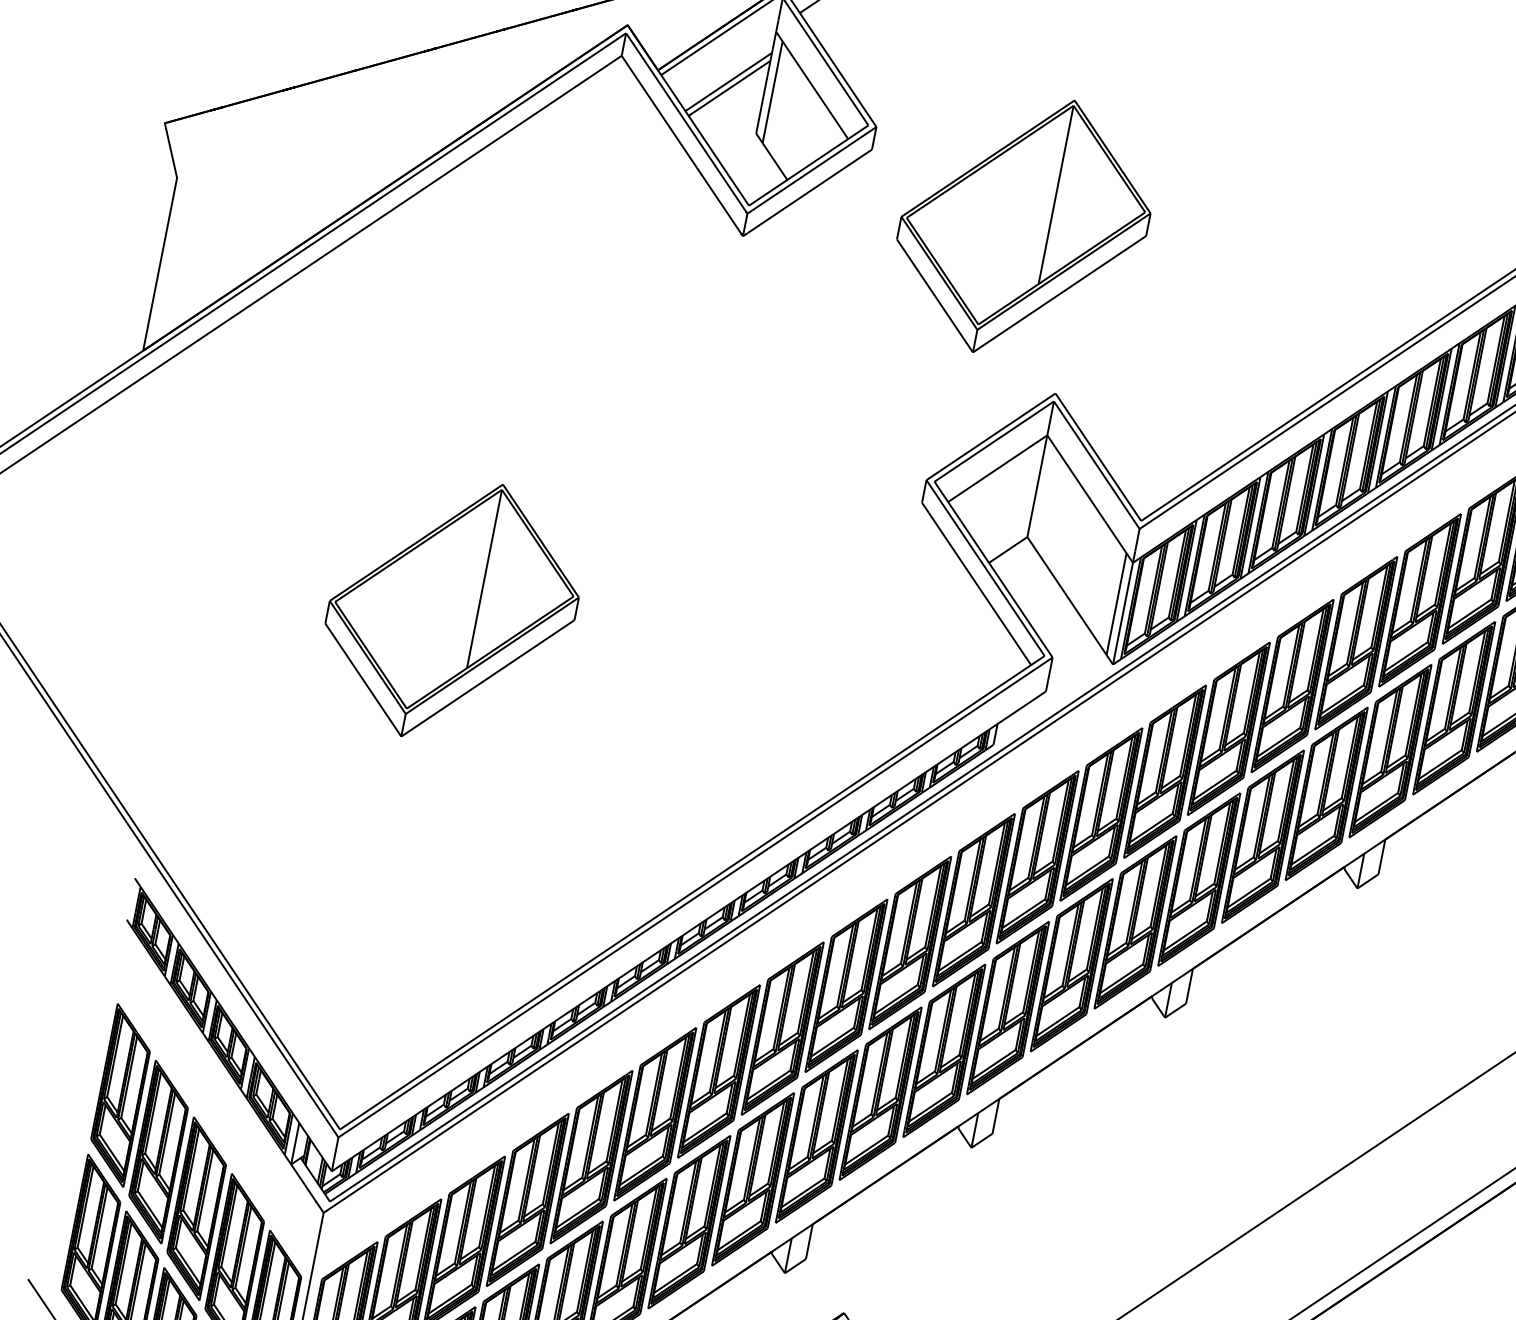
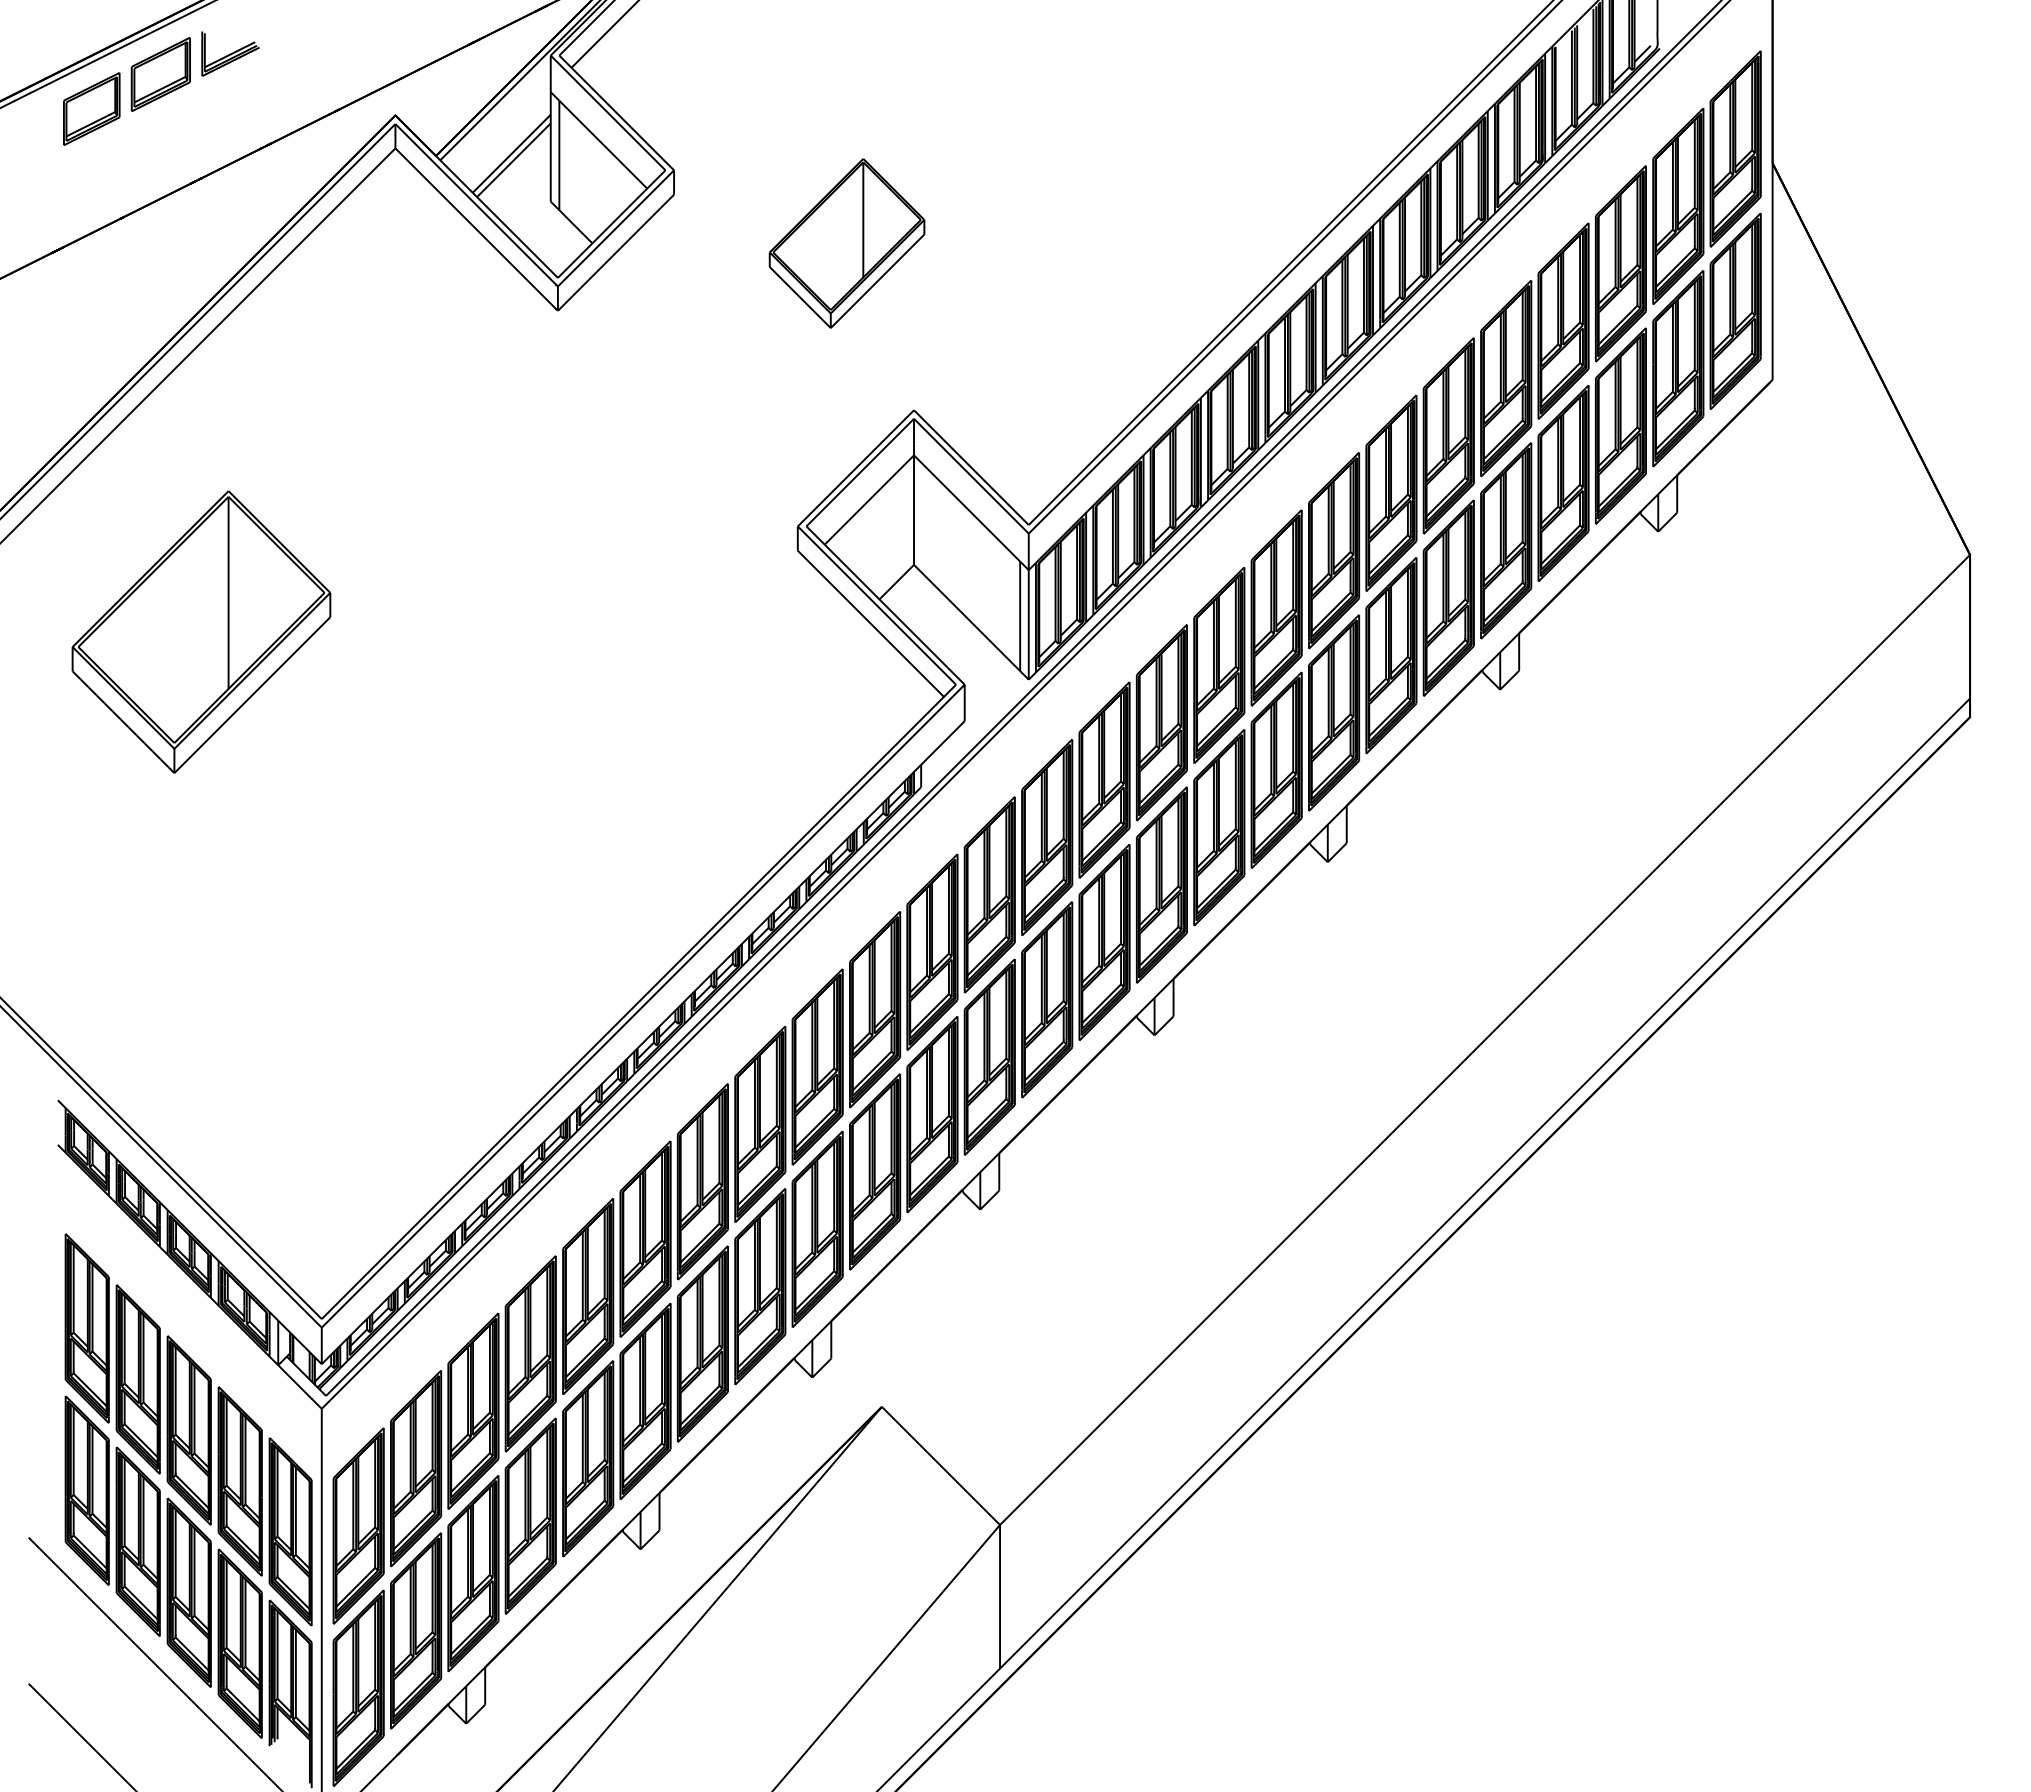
part: (1023, 226) -> (846, 243), size x0.6
part: (452, 609) -> (201, 631), moved

